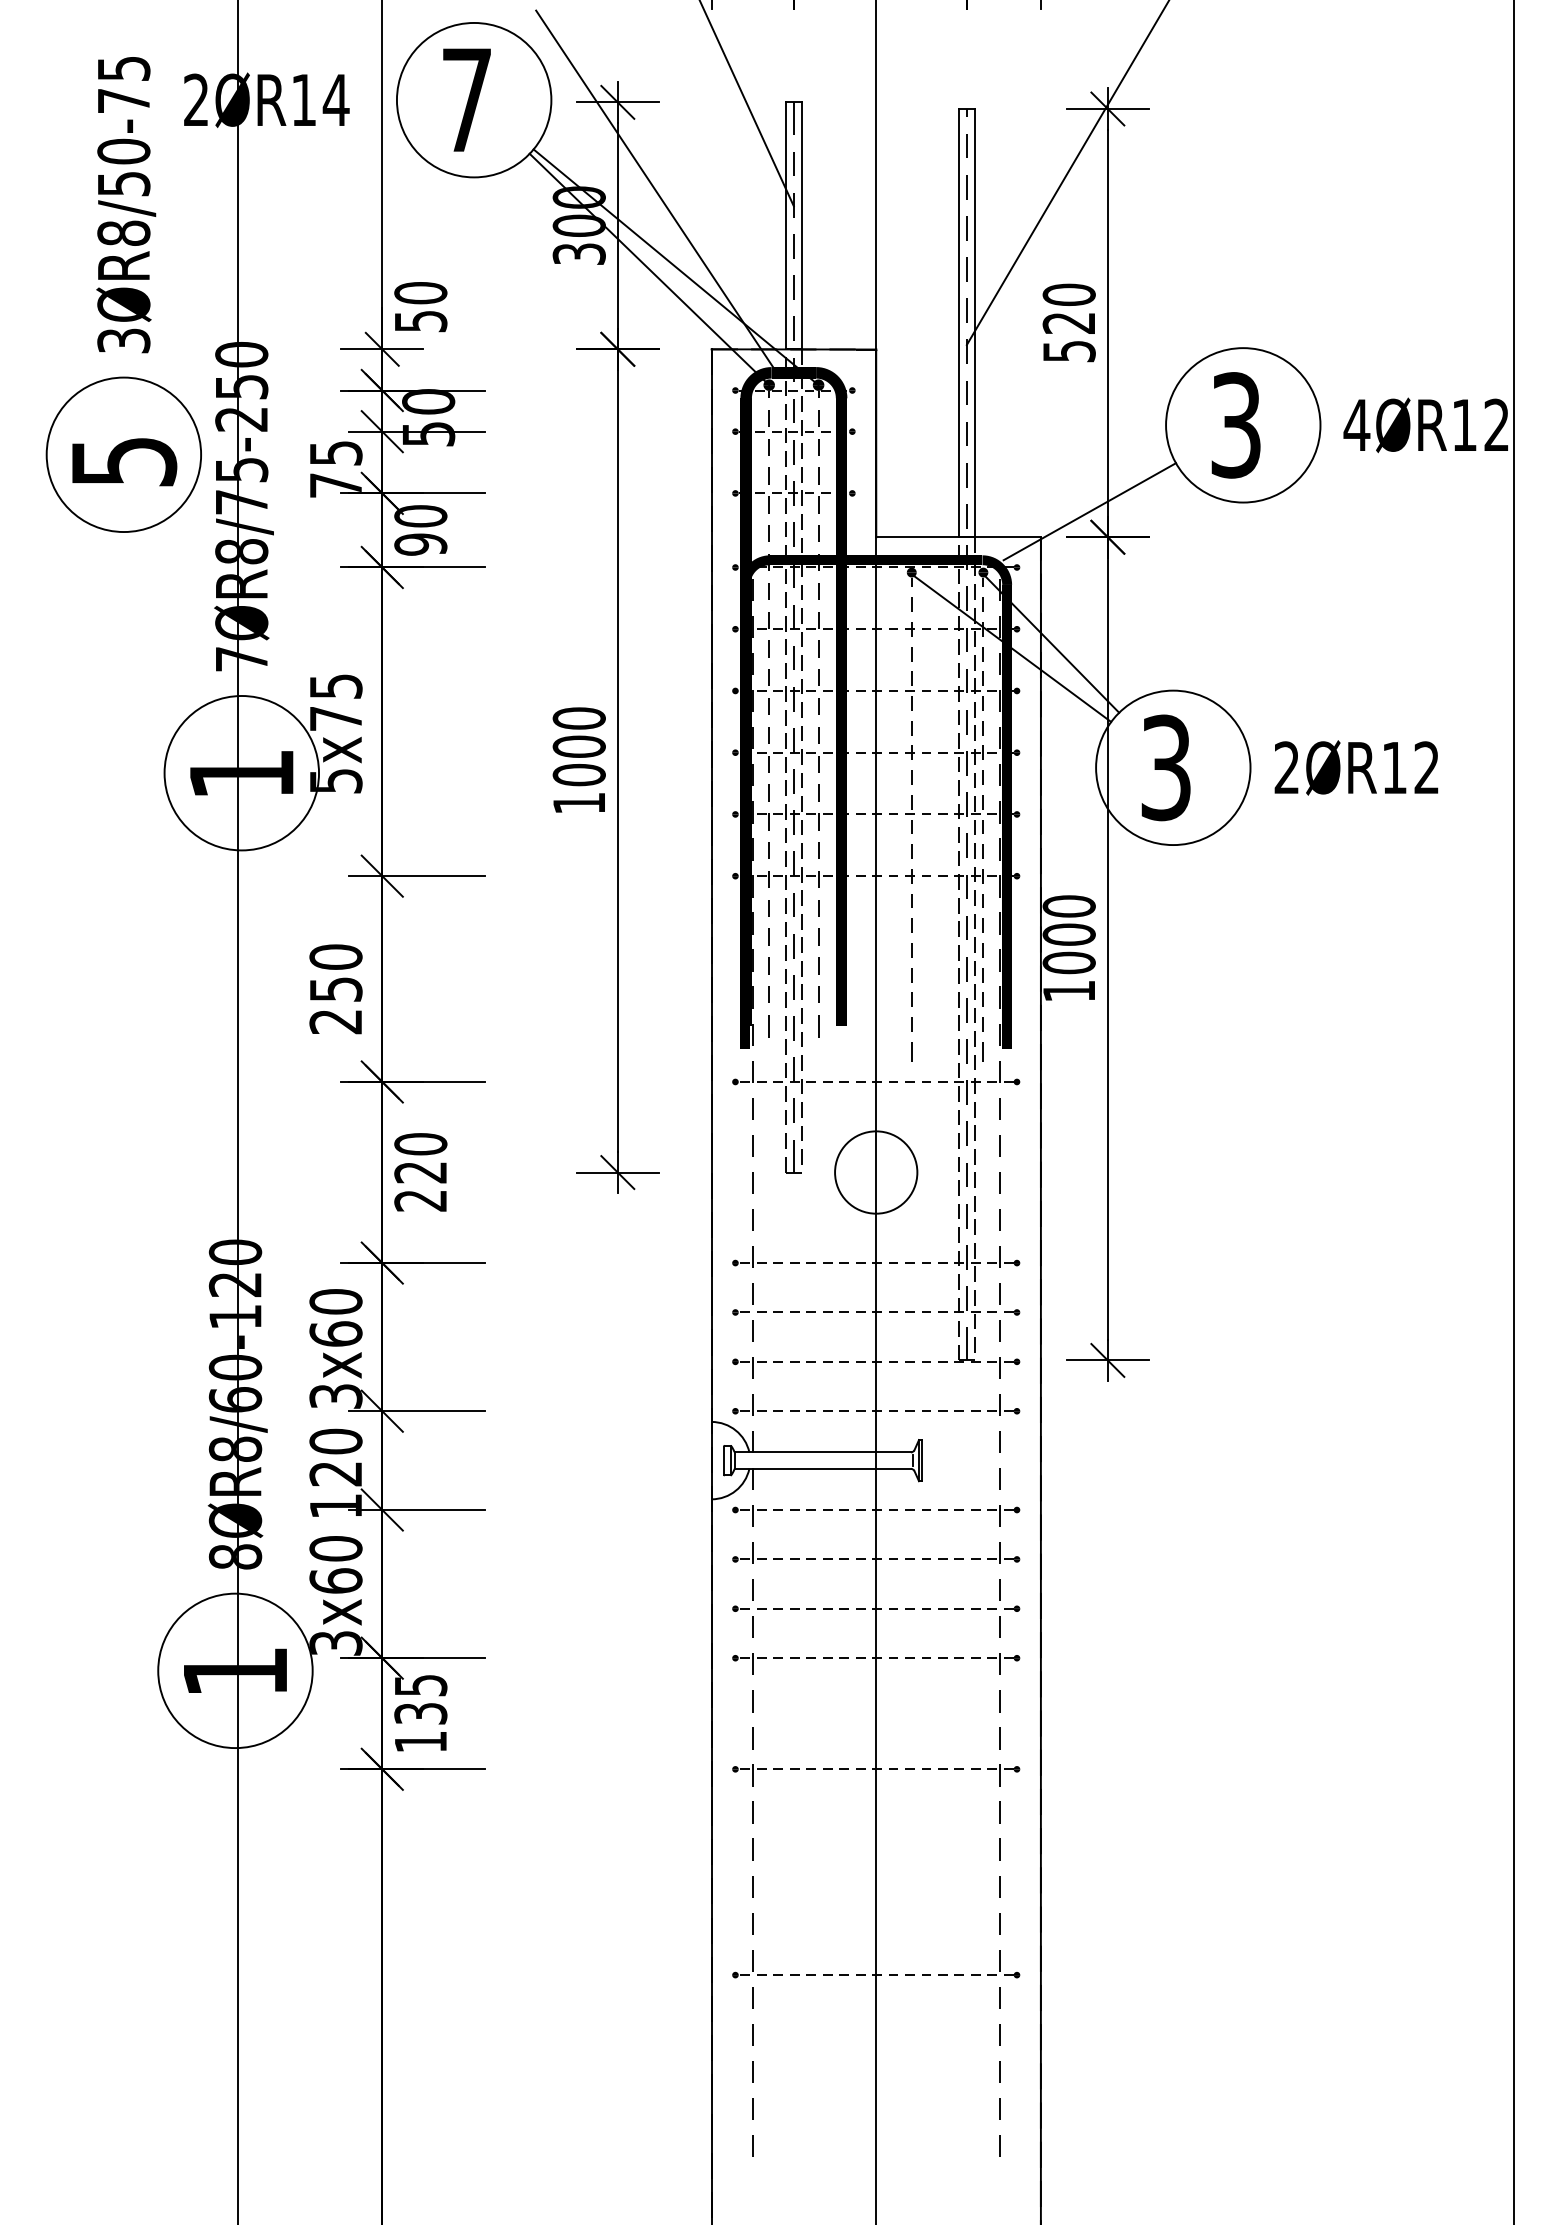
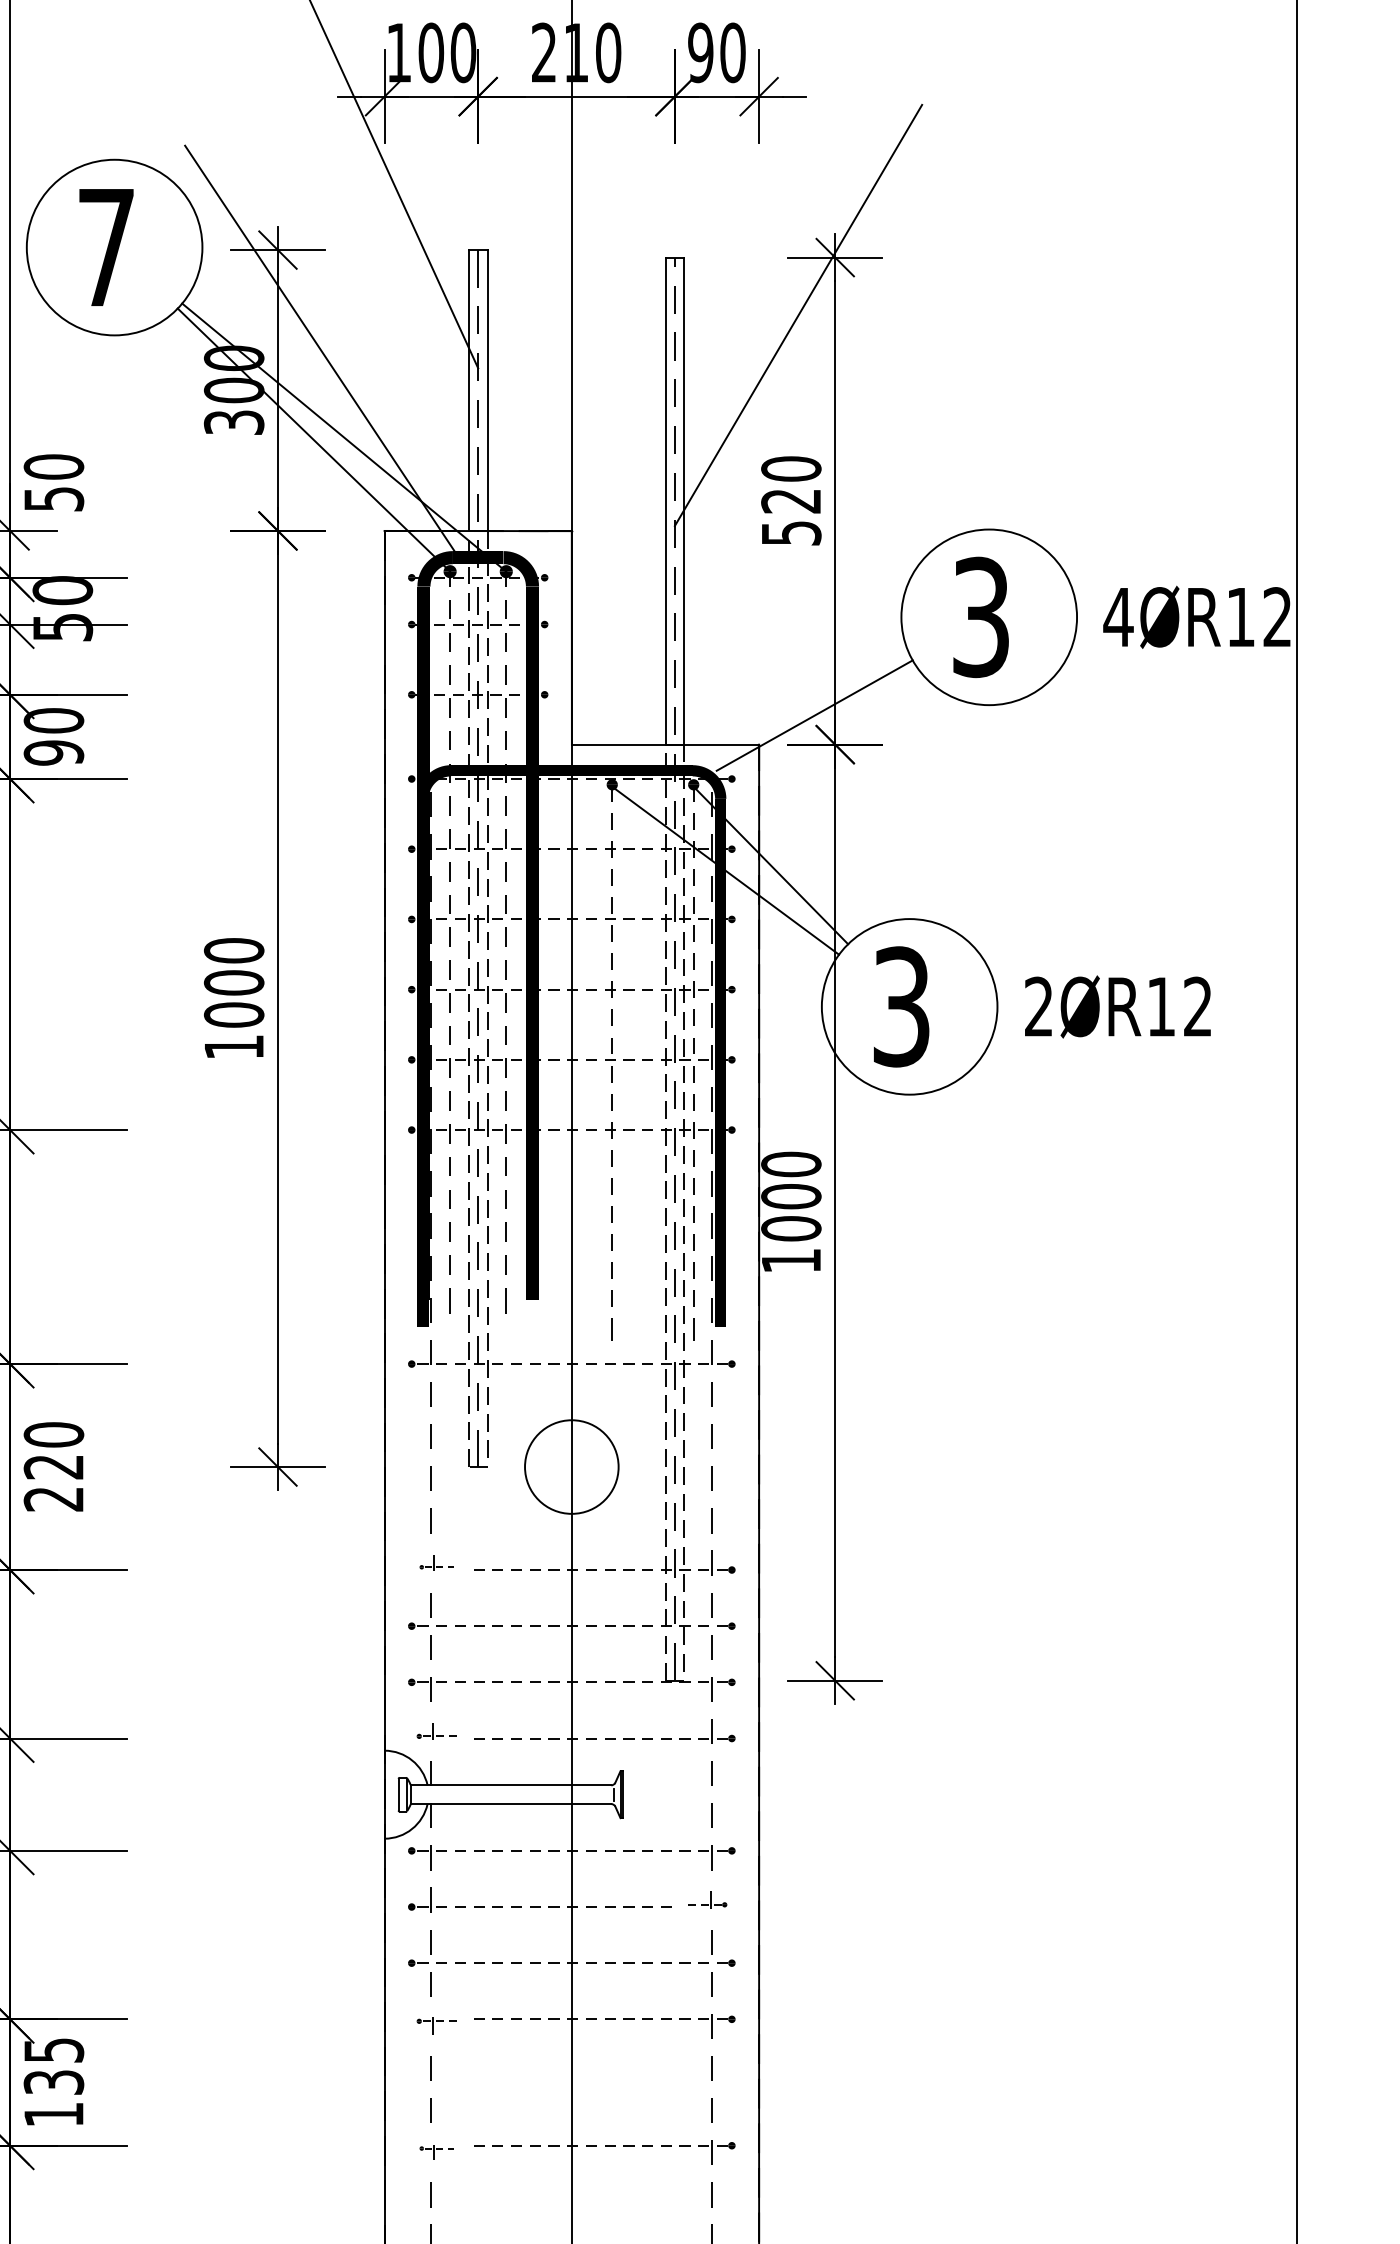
part: (757, 1256) -> (436, 1562), size x0.6
part: (757, 1404) -> (436, 1730), size x0.7
part: (995, 1552) -> (707, 1899), size x0.7
part: (757, 1663) -> (436, 2025), size x0.7
part: (757, 1775) -> (436, 2152), size x0.6

